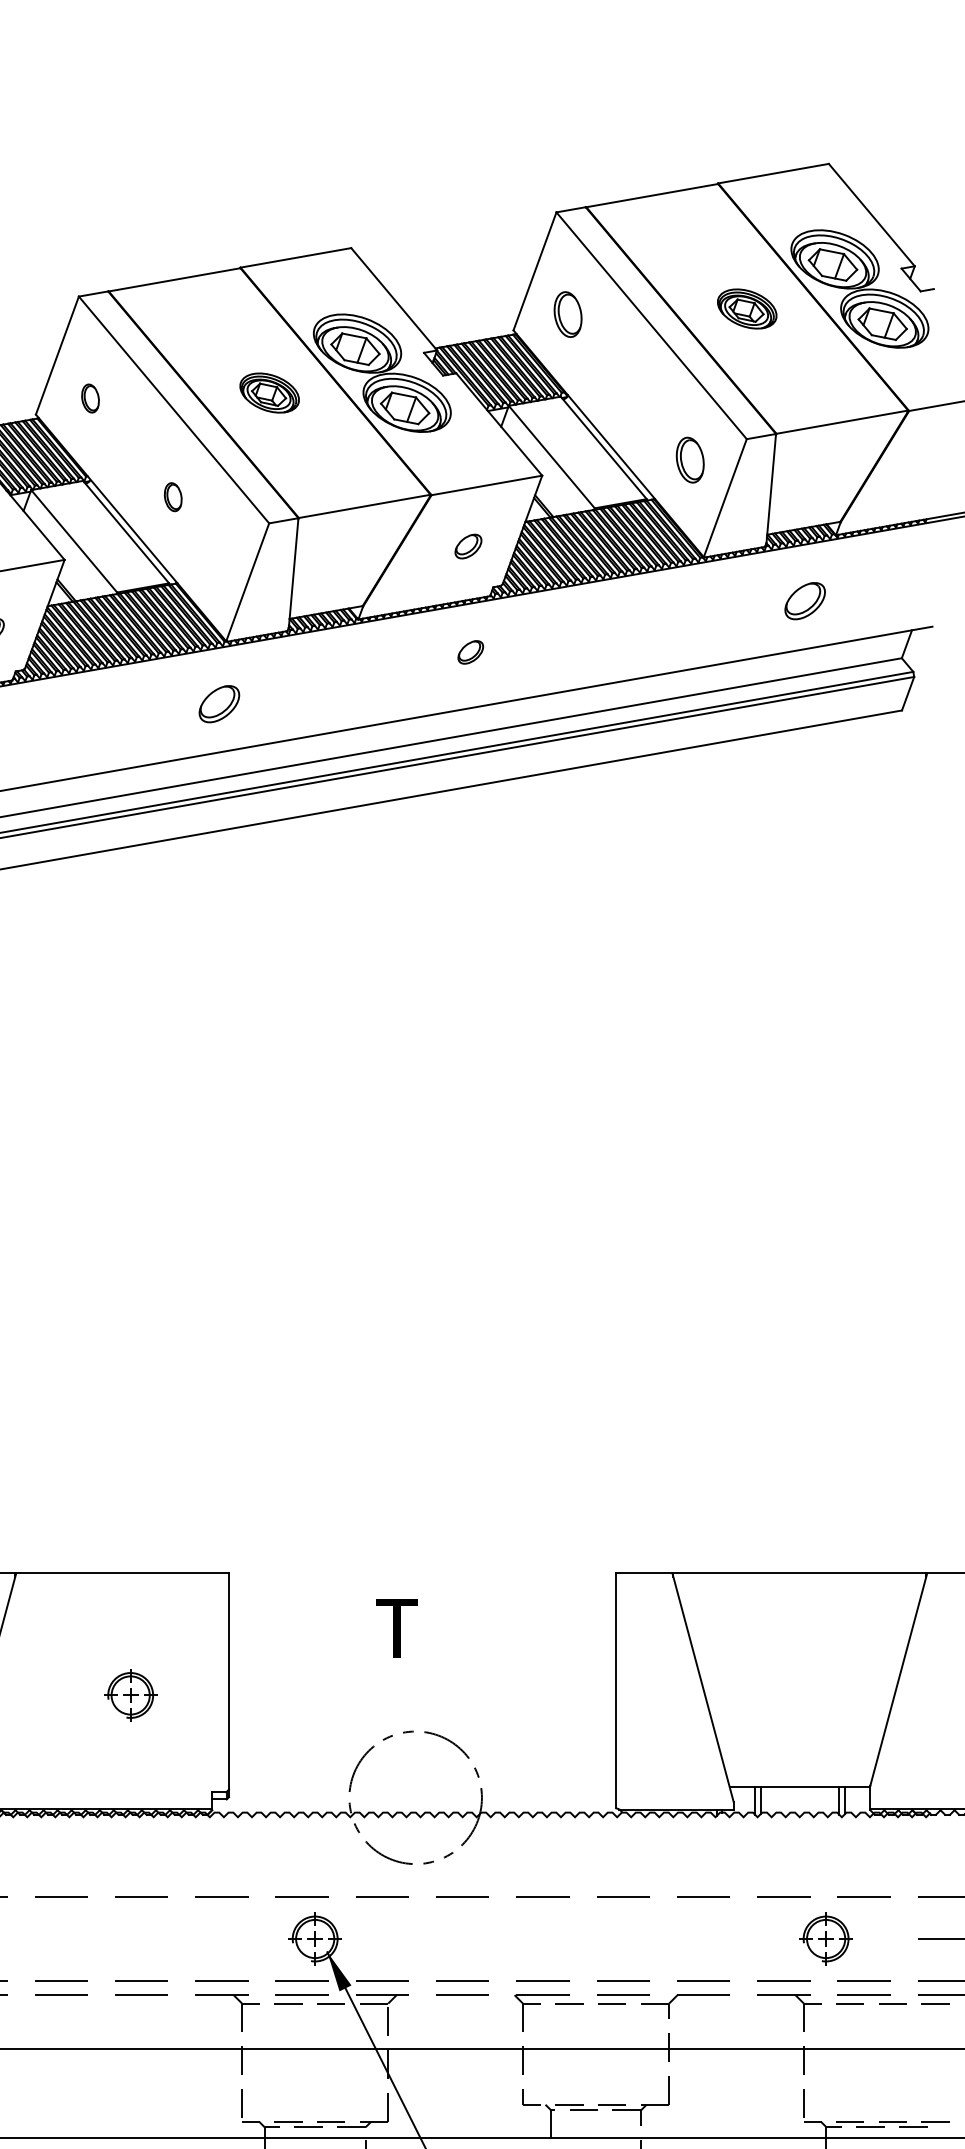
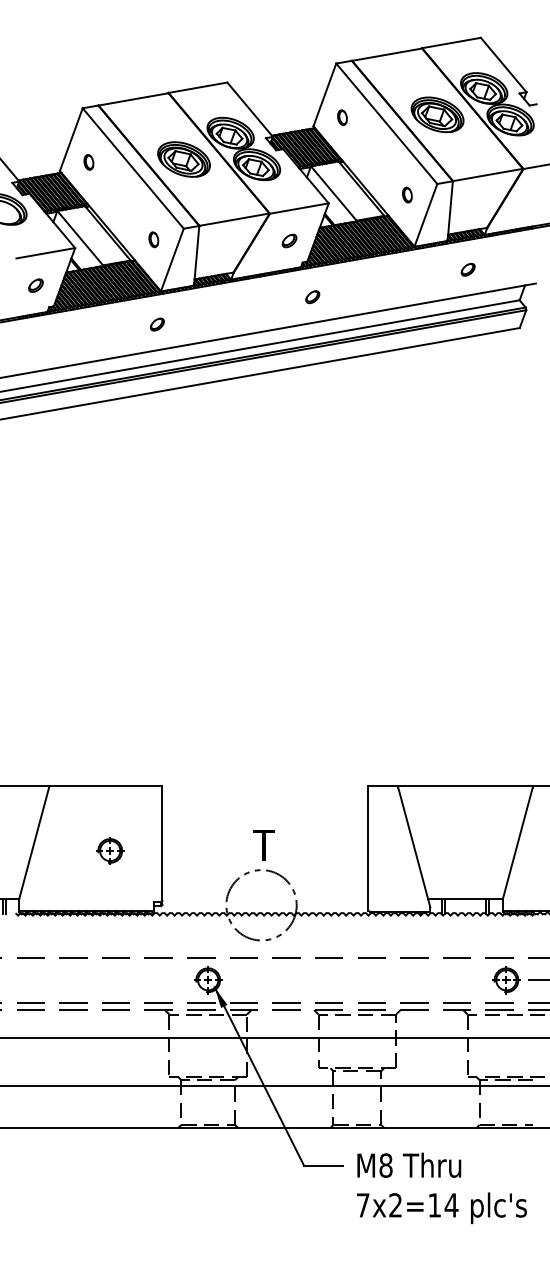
part: (747, 308) -> (437, 114), size x1.67
part: (568, 313) -> (342, 117), size x0.62
part: (268, 393) -> (183, 159), size x1.67
part: (690, 458) -> (407, 194), size x0.62
part: (172, 496) -> (153, 239), moved
part: (803, 600) -> (467, 269), size x0.62
part: (470, 652) -> (312, 297), moved
part: (219, 703) -> (157, 324), size x0.62
text: (396, 1628) -> (263, 845), moved
part: (826, 1939) -> (506, 980), moved

